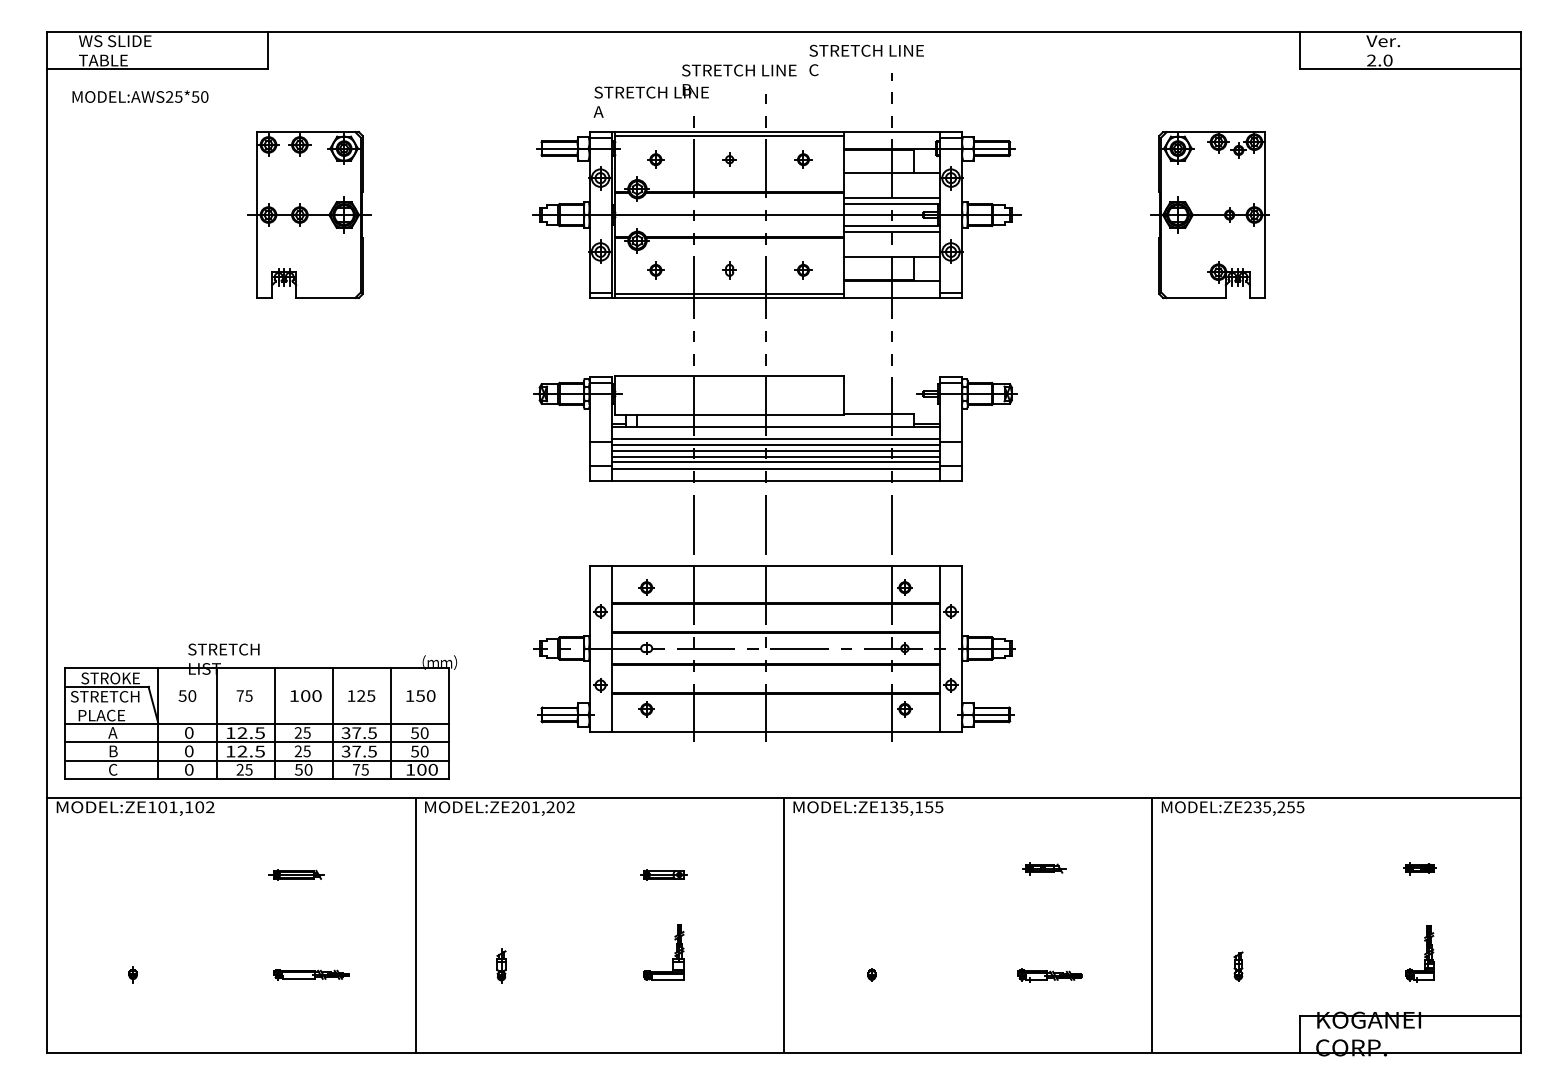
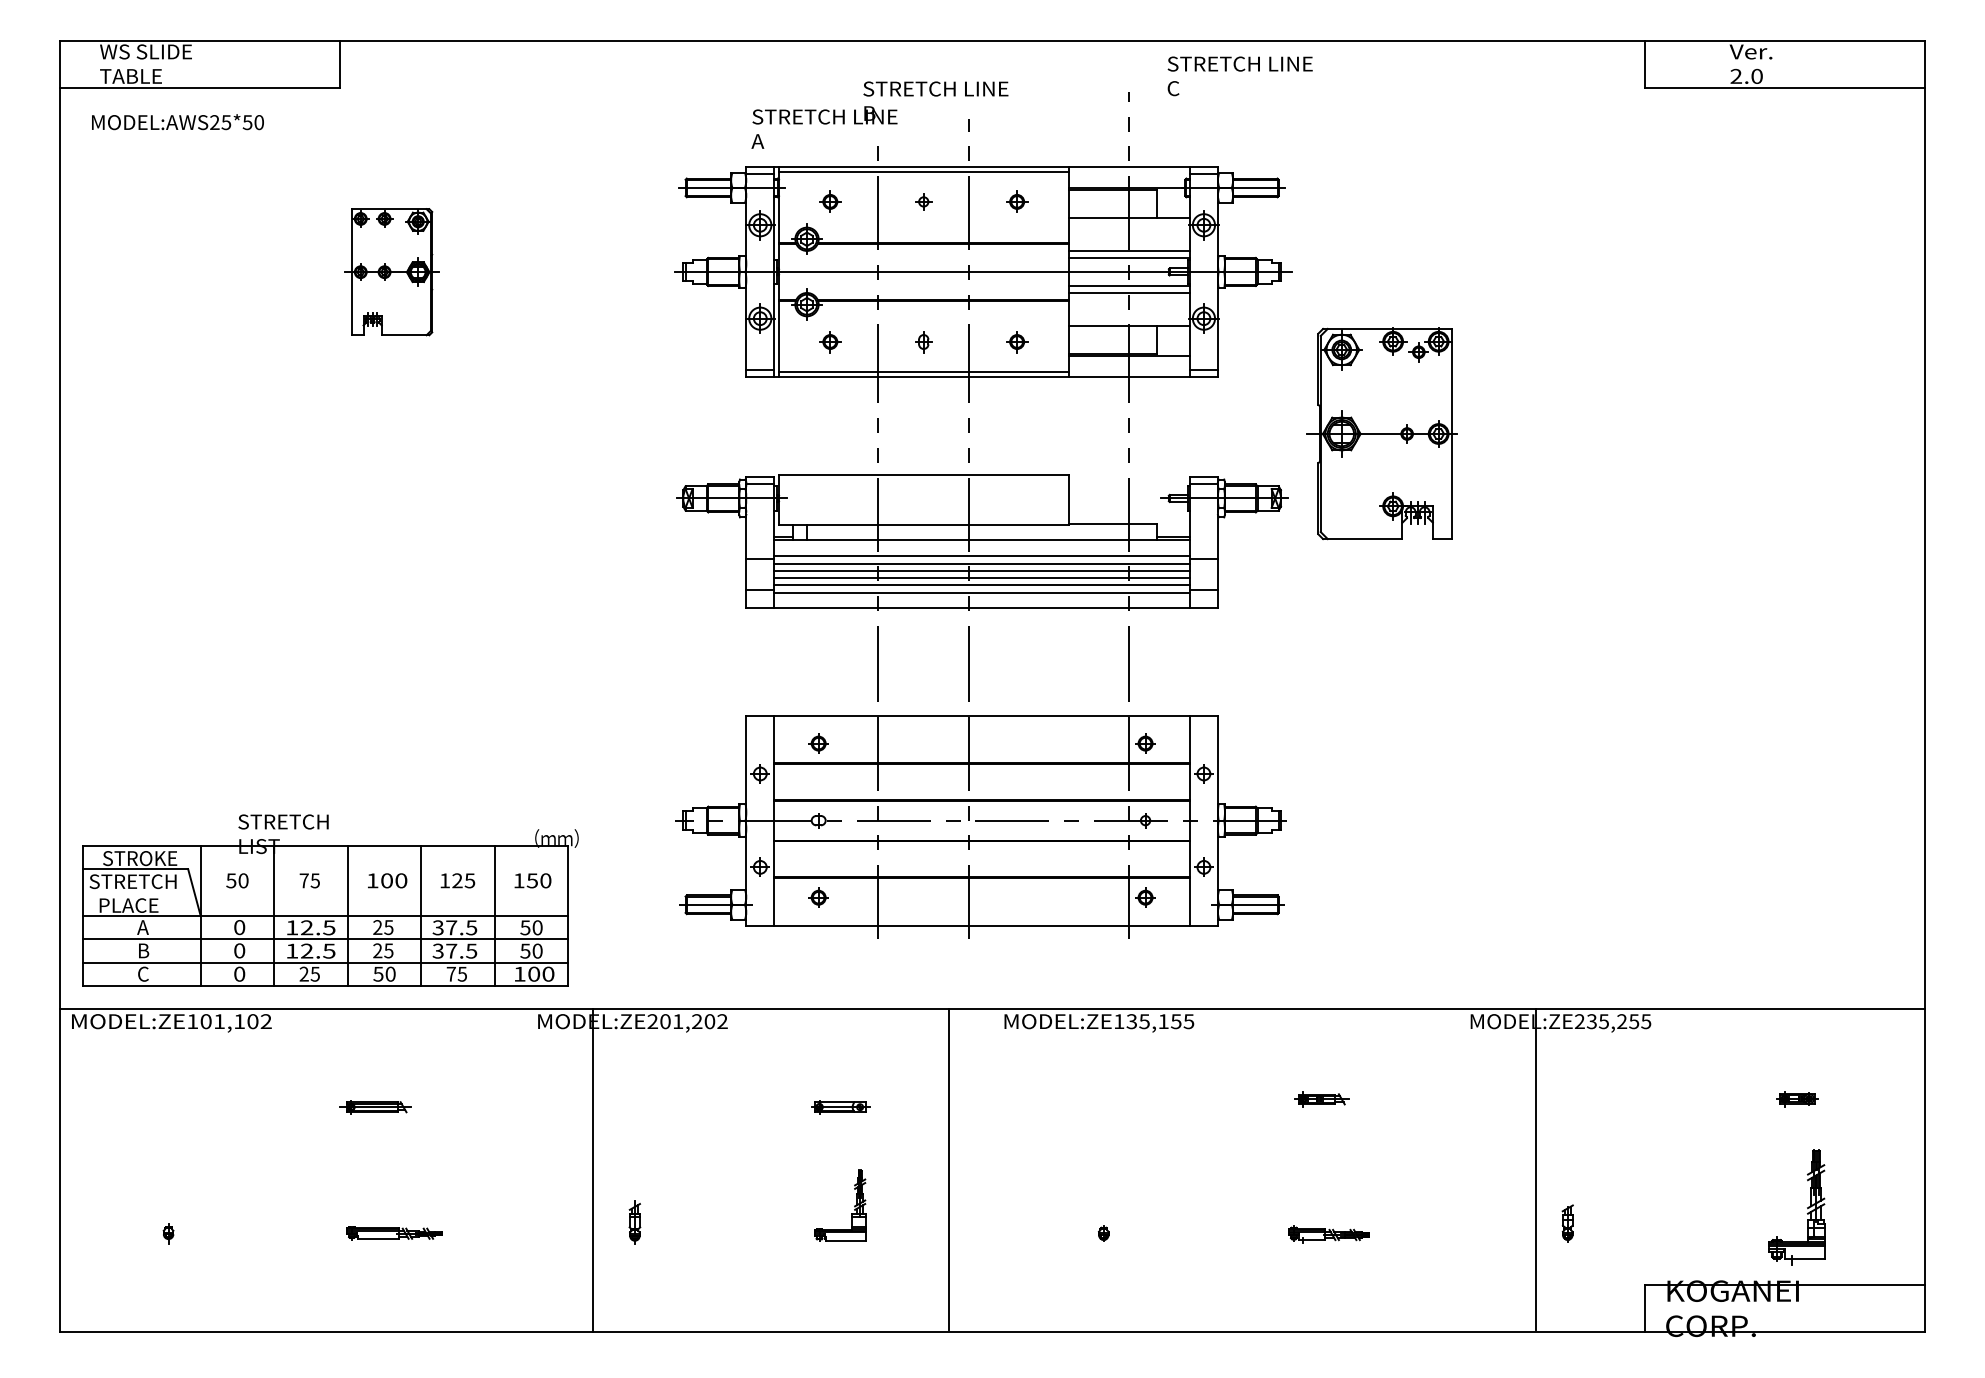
text: (866, 60) -> (1239, 76), moved
part: (309, 215) -> (391, 272), size x0.6
part: (1209, 215) -> (1381, 434), moved
line: (415, 924) -> (593, 1170), moved
line: (784, 924) -> (950, 1170), moved
line: (1152, 924) -> (1536, 1170), moved
part: (1419, 953) -> (1796, 1206), size x1.6

